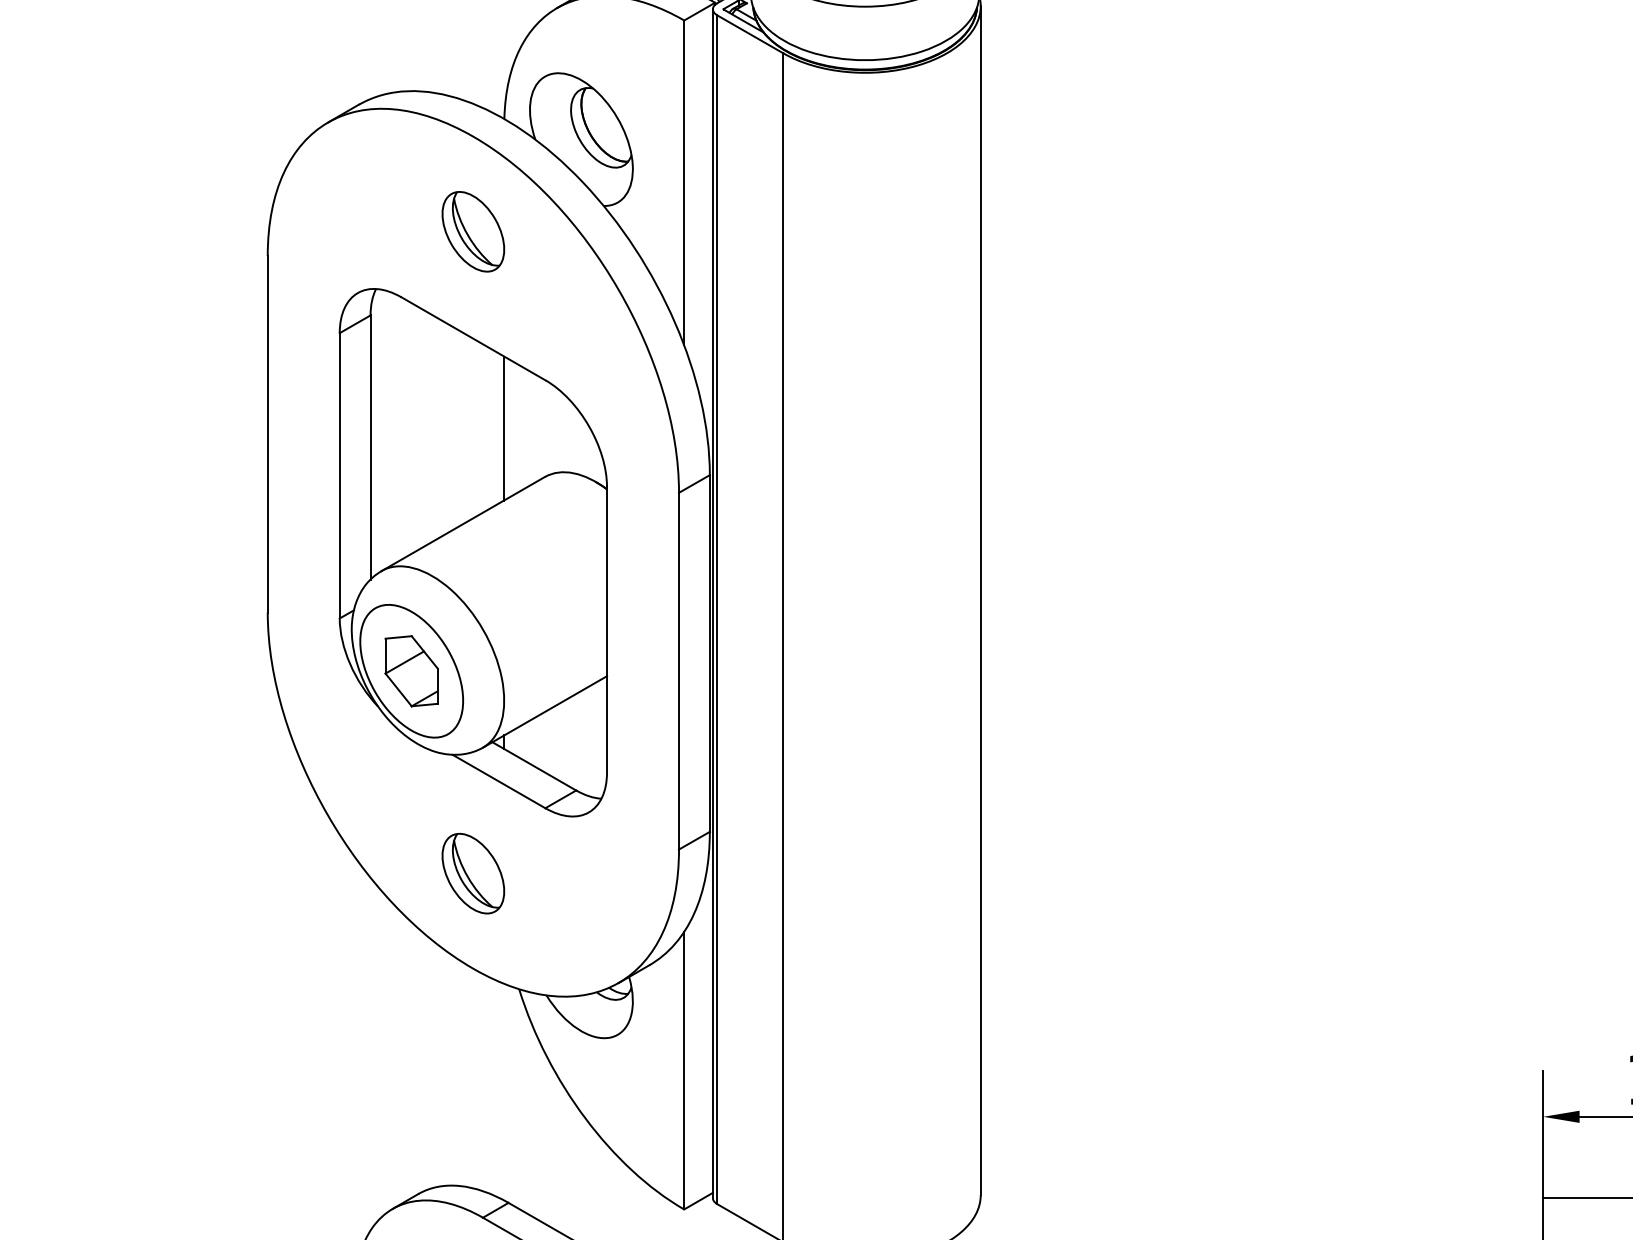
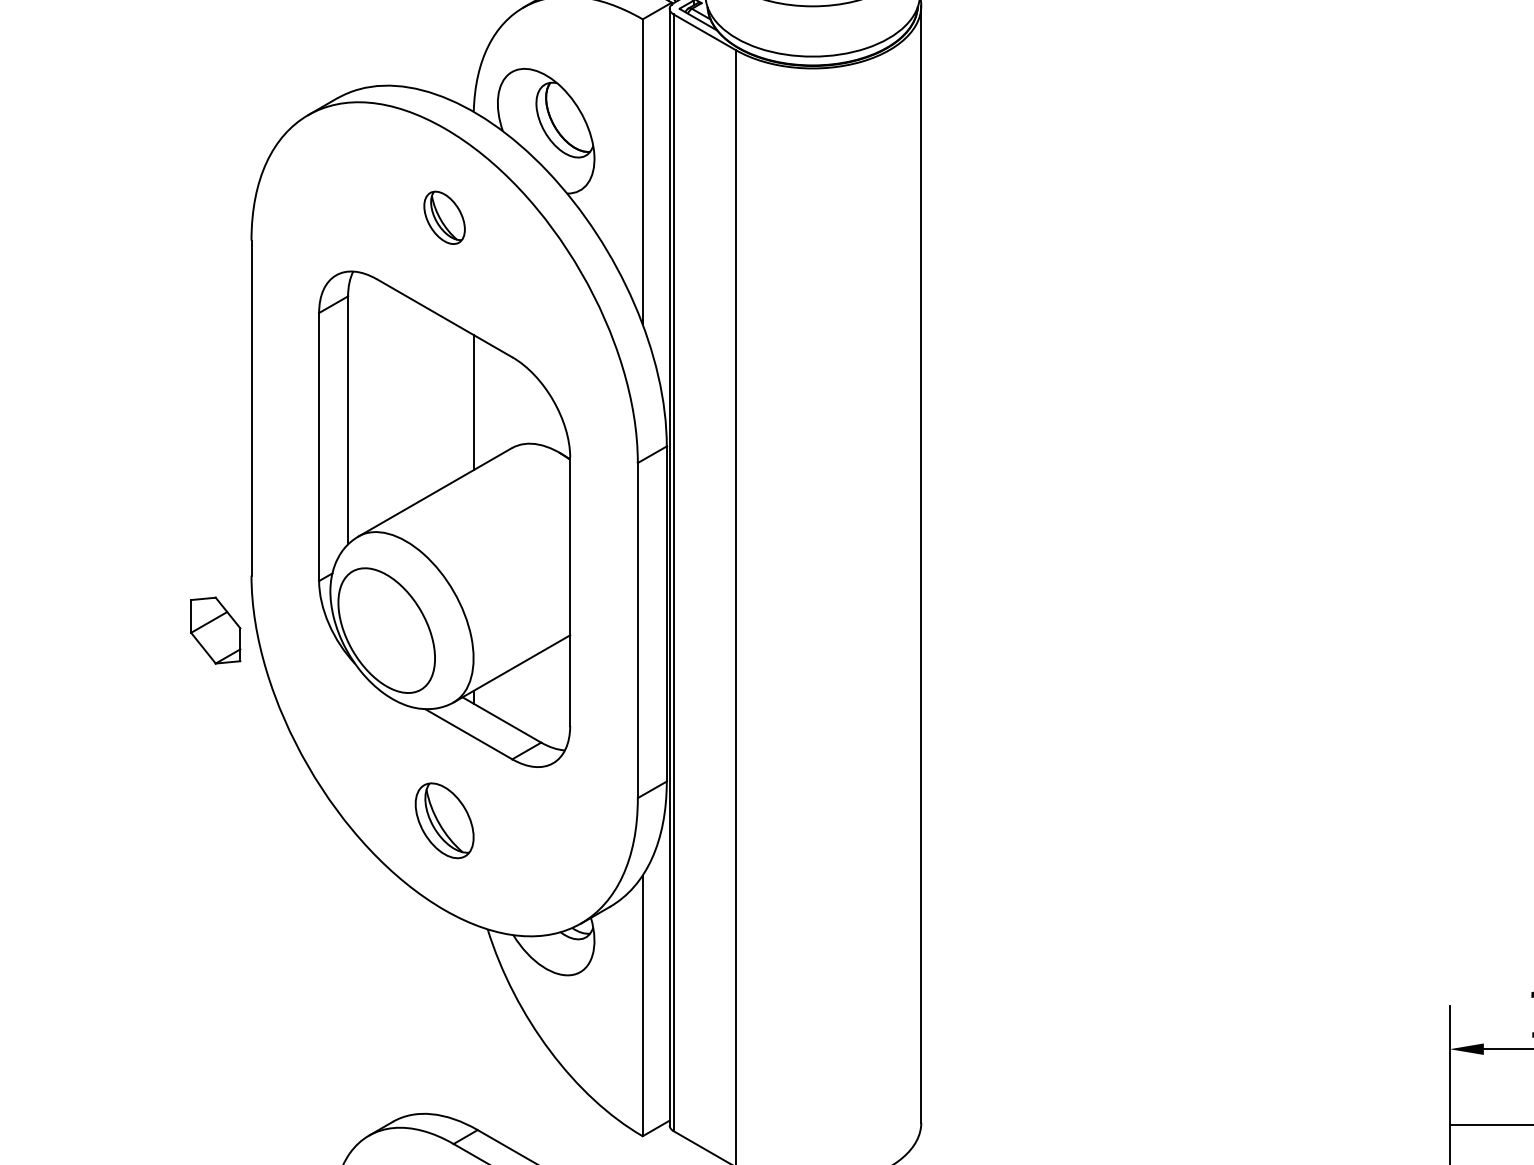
part: (473, 231) -> (444, 217), size x0.7
part: (411, 671) -> (215, 630), moved

